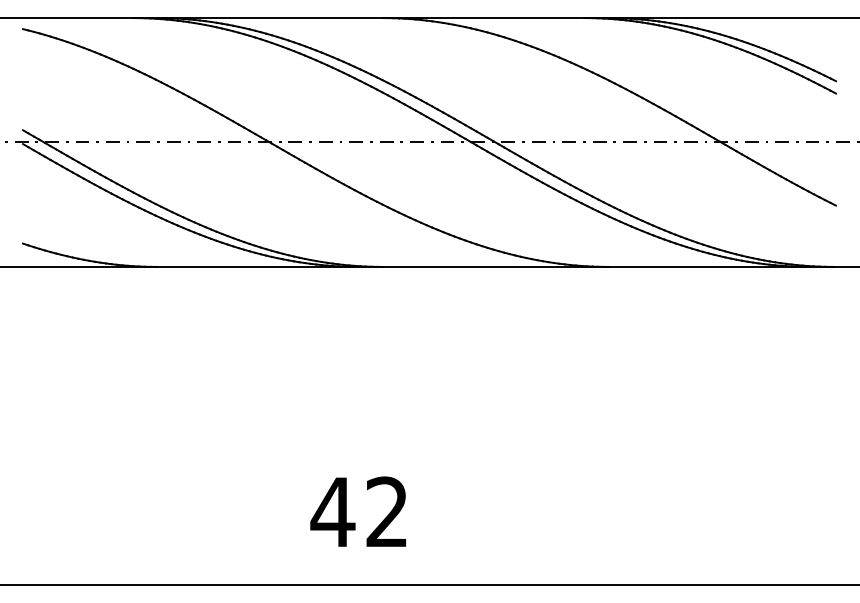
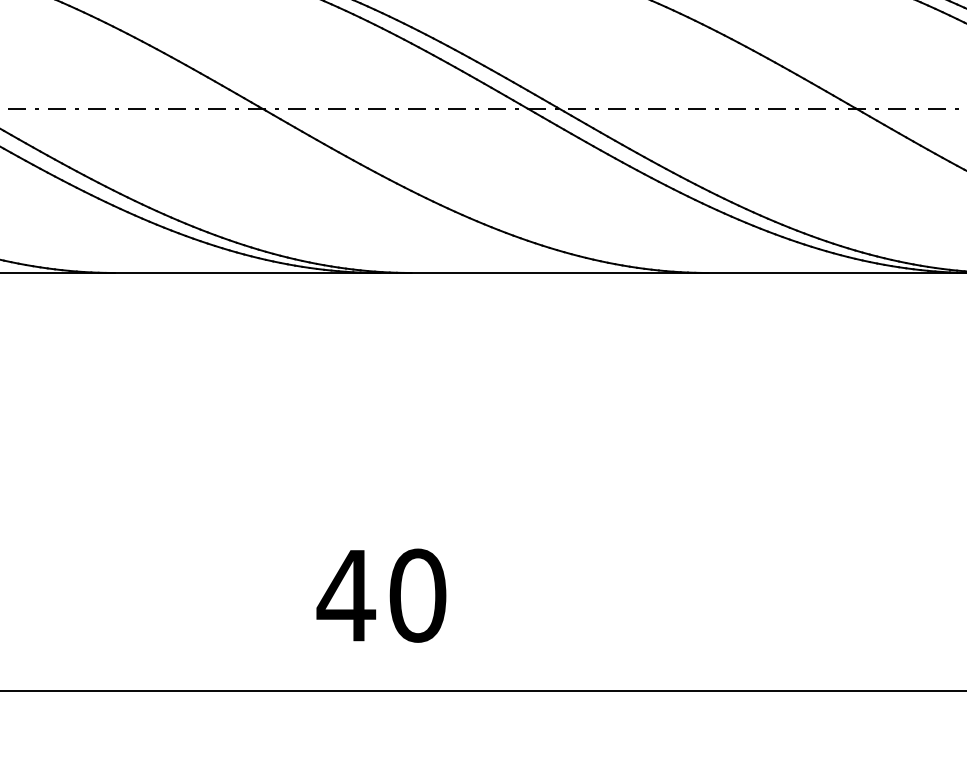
text: (387, 512) -> (418, 596), 42 -> 40

